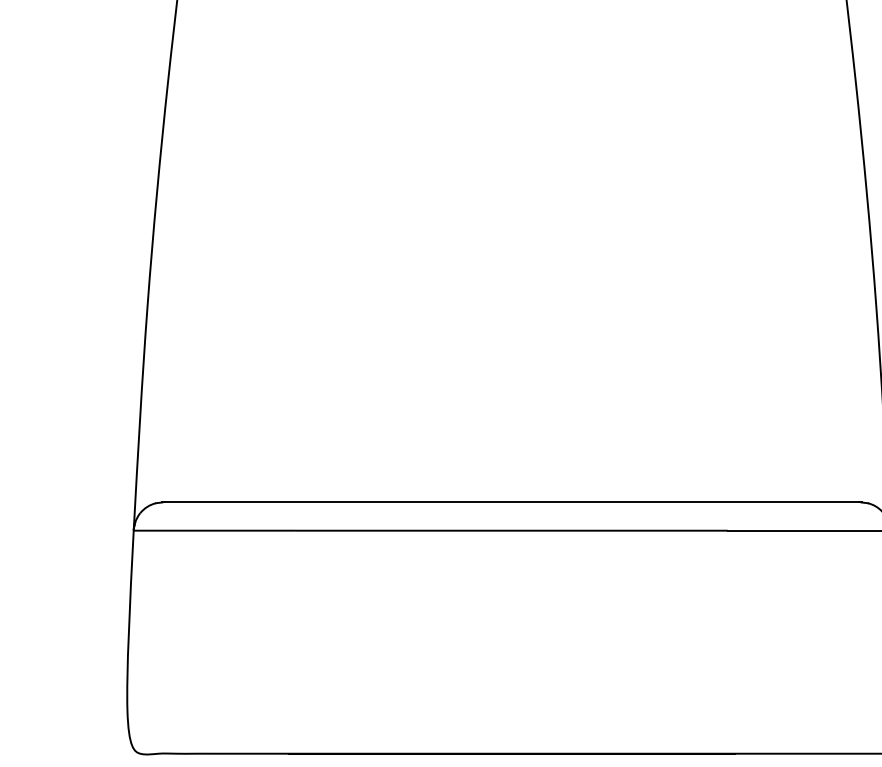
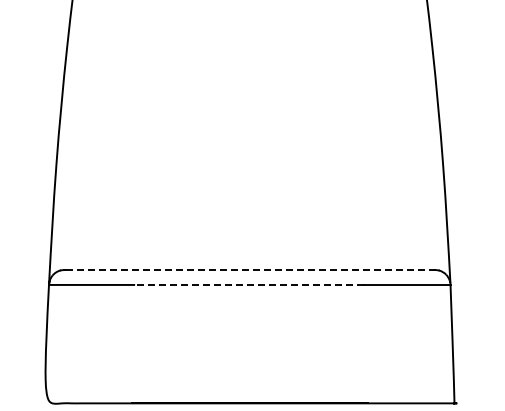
line: (511, 503) -> (249, 270), solid -> dashed
arc: (511, 529) -> (249, 284), solid -> dashed

